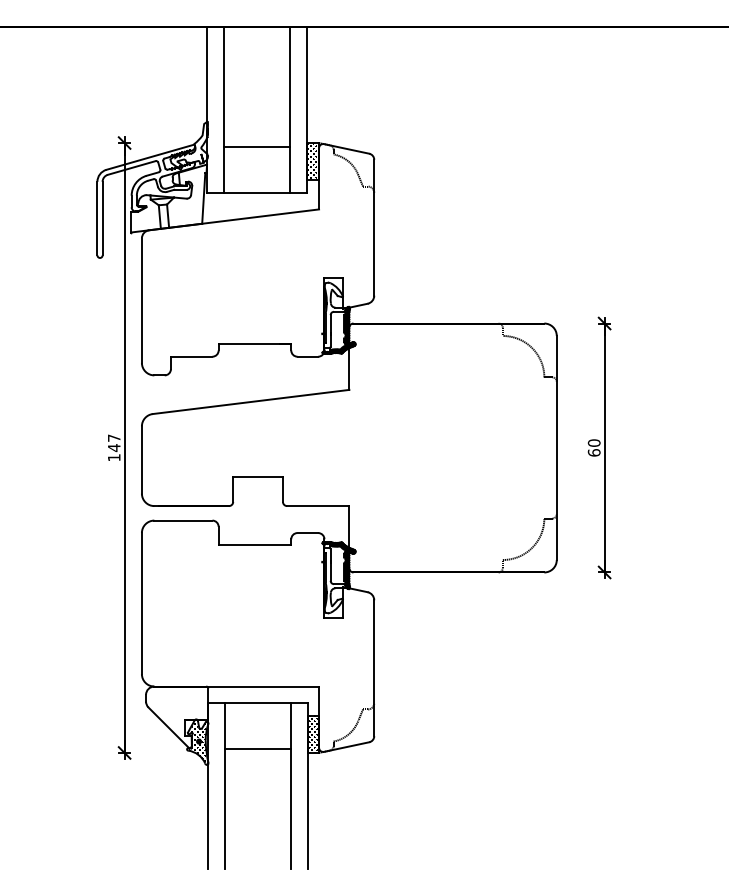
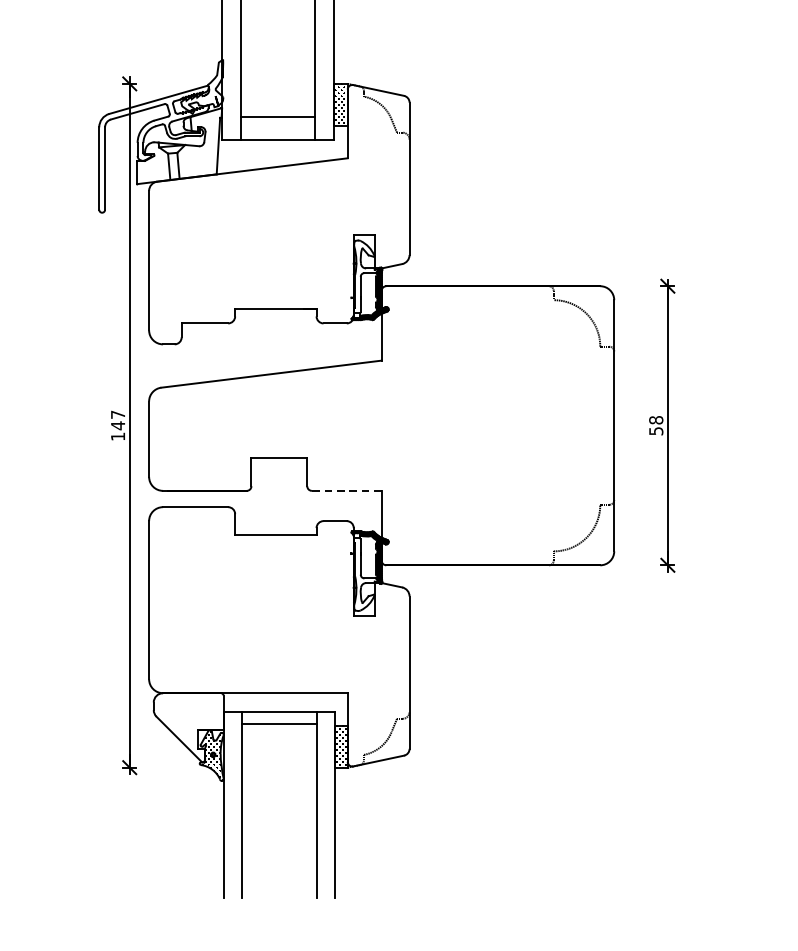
line: (256, 147) -> (277, 116), moved
text: (593, 447) -> (655, 425), 60 -> 58
line: (317, 506) -> (345, 491), solid -> dashed
line: (257, 748) -> (278, 723), moved

